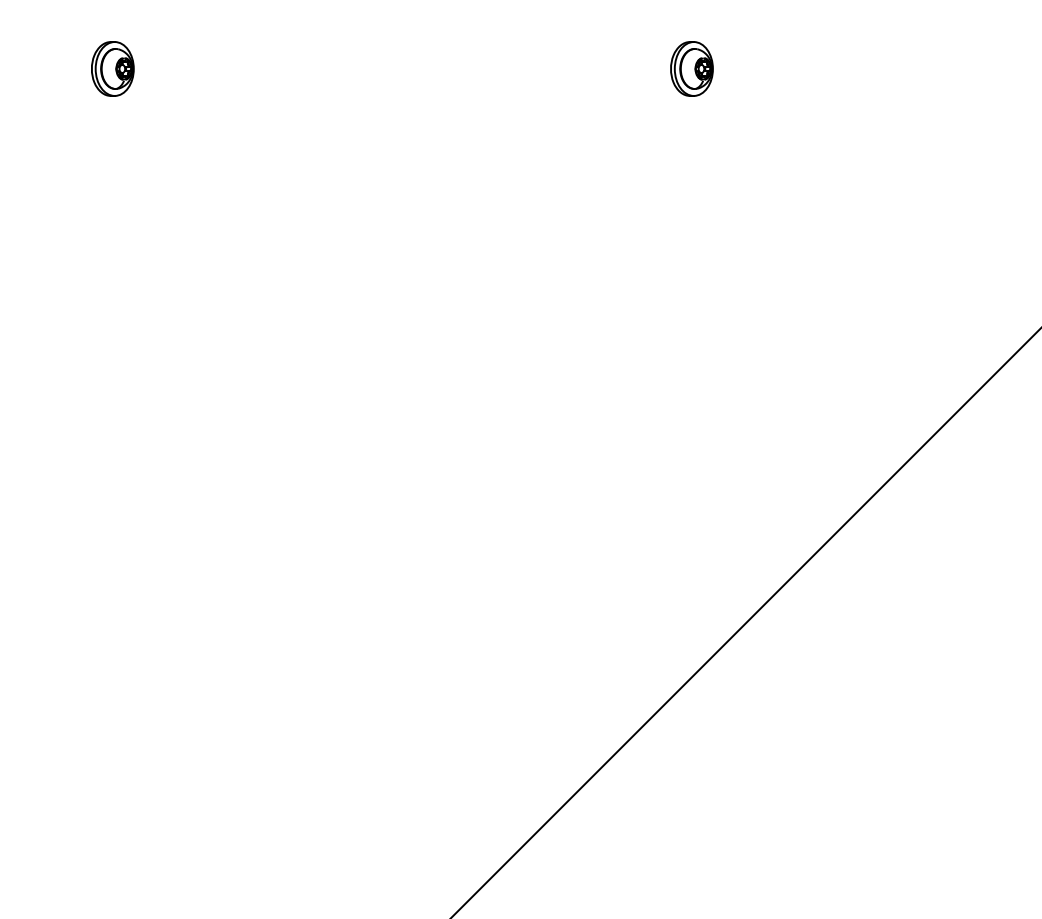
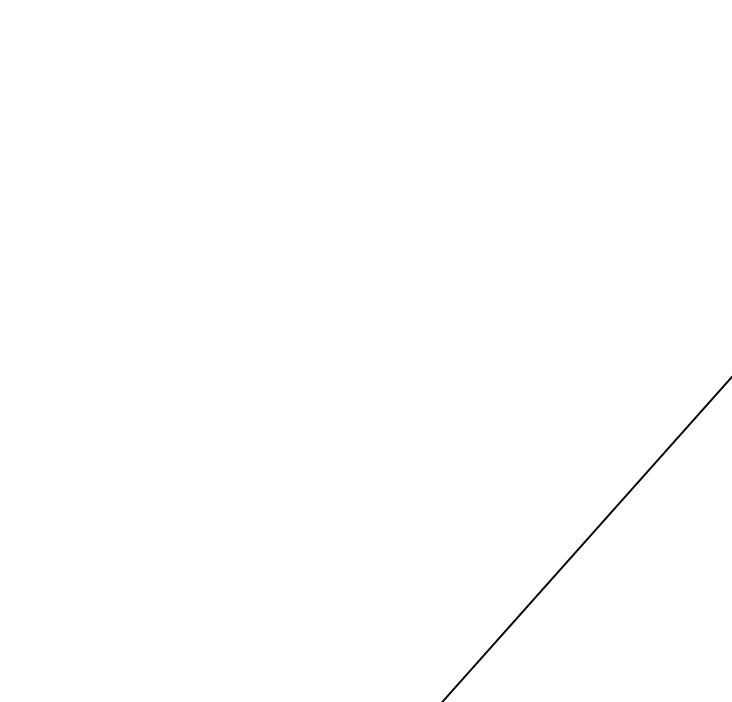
part: (691, 68) -> (492, 66), removed

